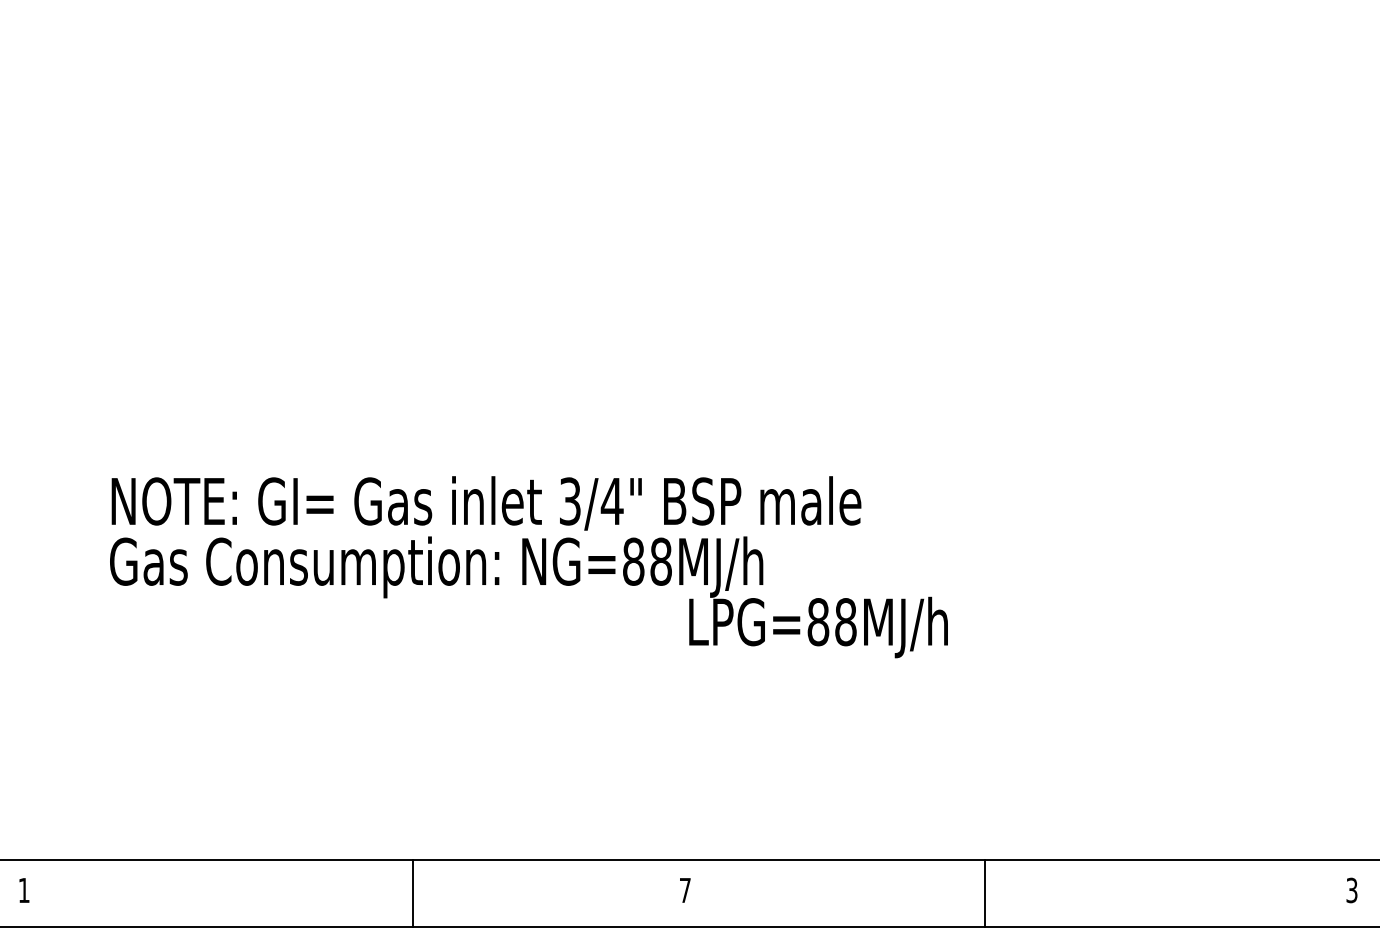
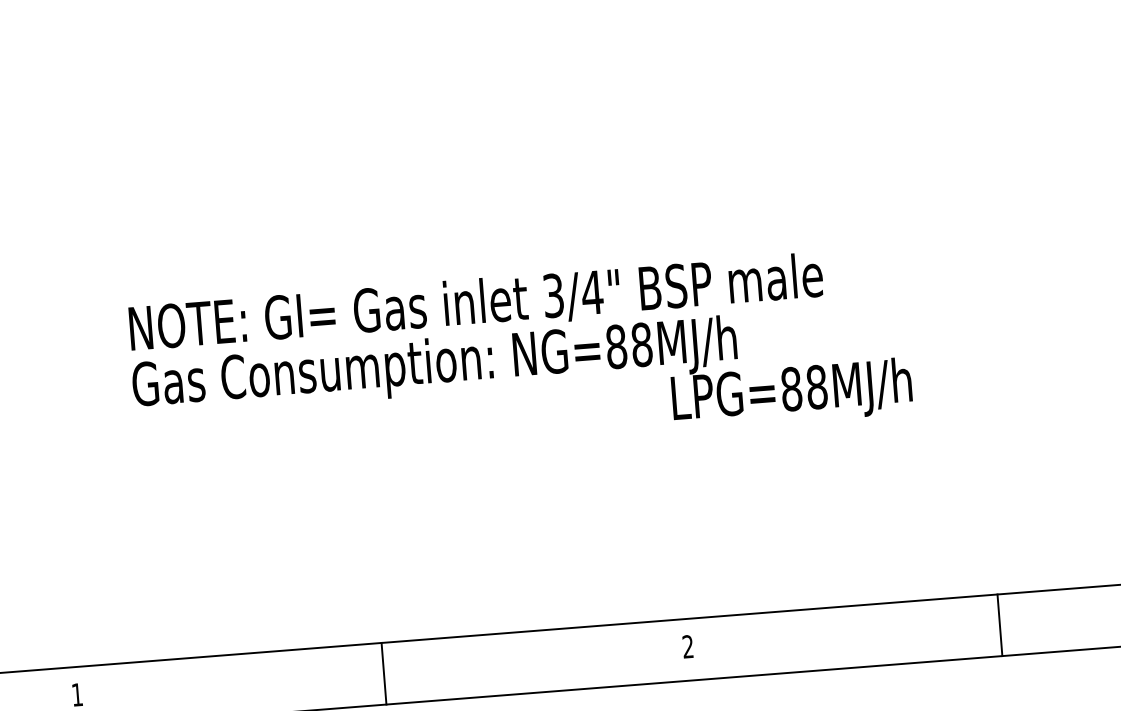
text: (684, 889) -> (687, 645), 7 -> 2
line: (412, 893) -> (383, 673), moved
line: (984, 893) -> (999, 625), moved

